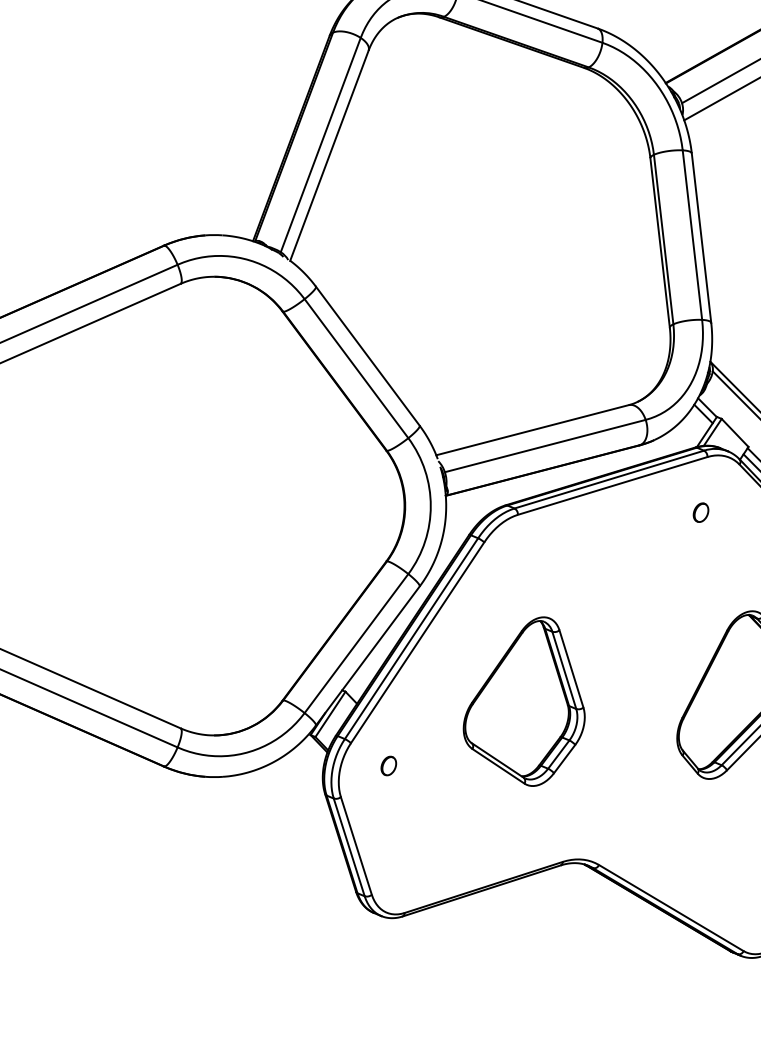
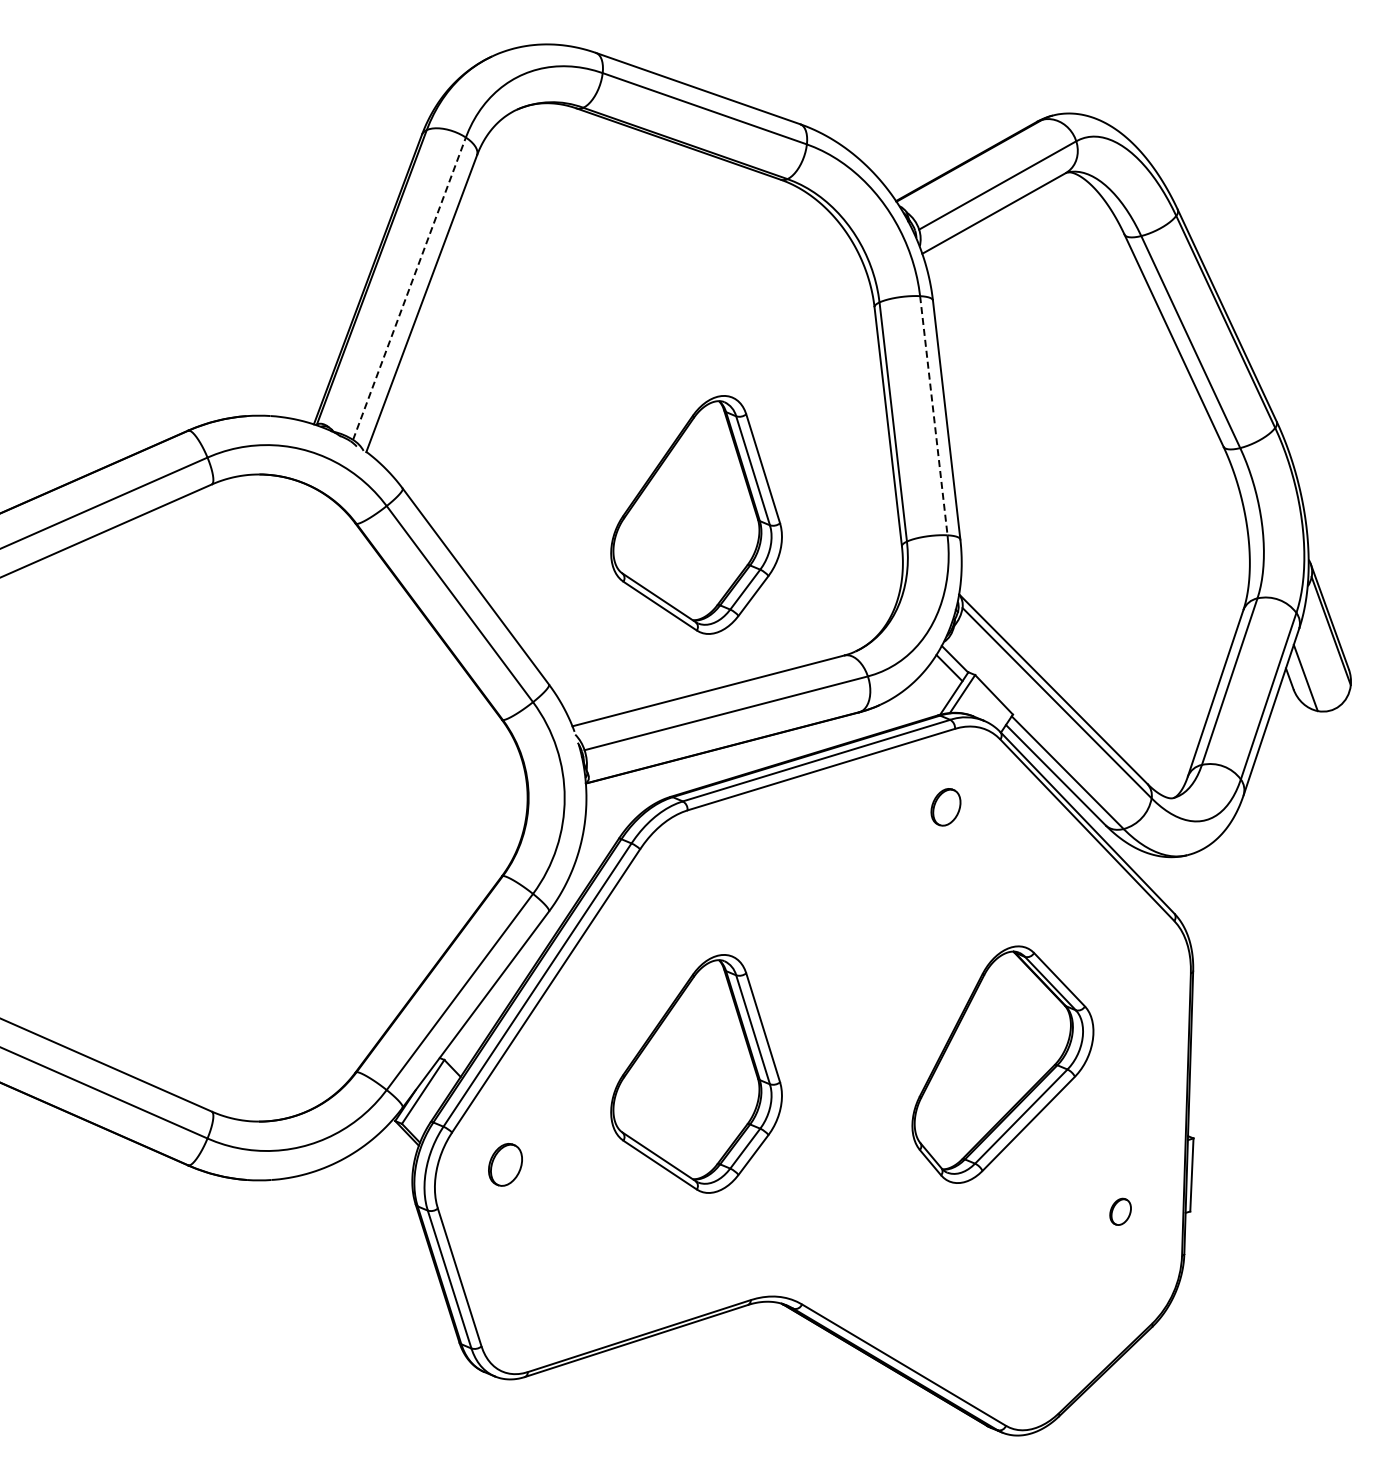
line: (320, 144) -> (409, 288), solid -> dashed
line: (692, 235) -> (933, 416), solid -> dashed
part: (524, 305) -> (696, 514), added
part: (700, 512) -> (945, 807), size x1.4
part: (388, 765) -> (505, 1164), size x1.6

